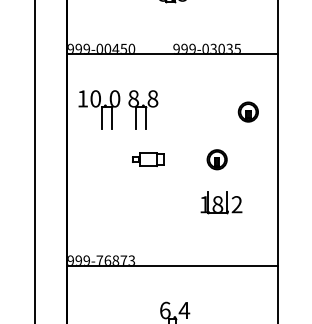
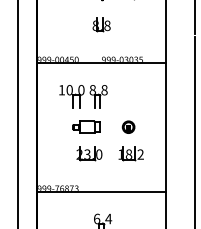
part: (118, 109) -> (83, 96), moved
part: (248, 110) -> (147, 97), removed
part: (147, 158) -> (86, 126), size x1.43
part: (152, 202) -> (89, 153), added

